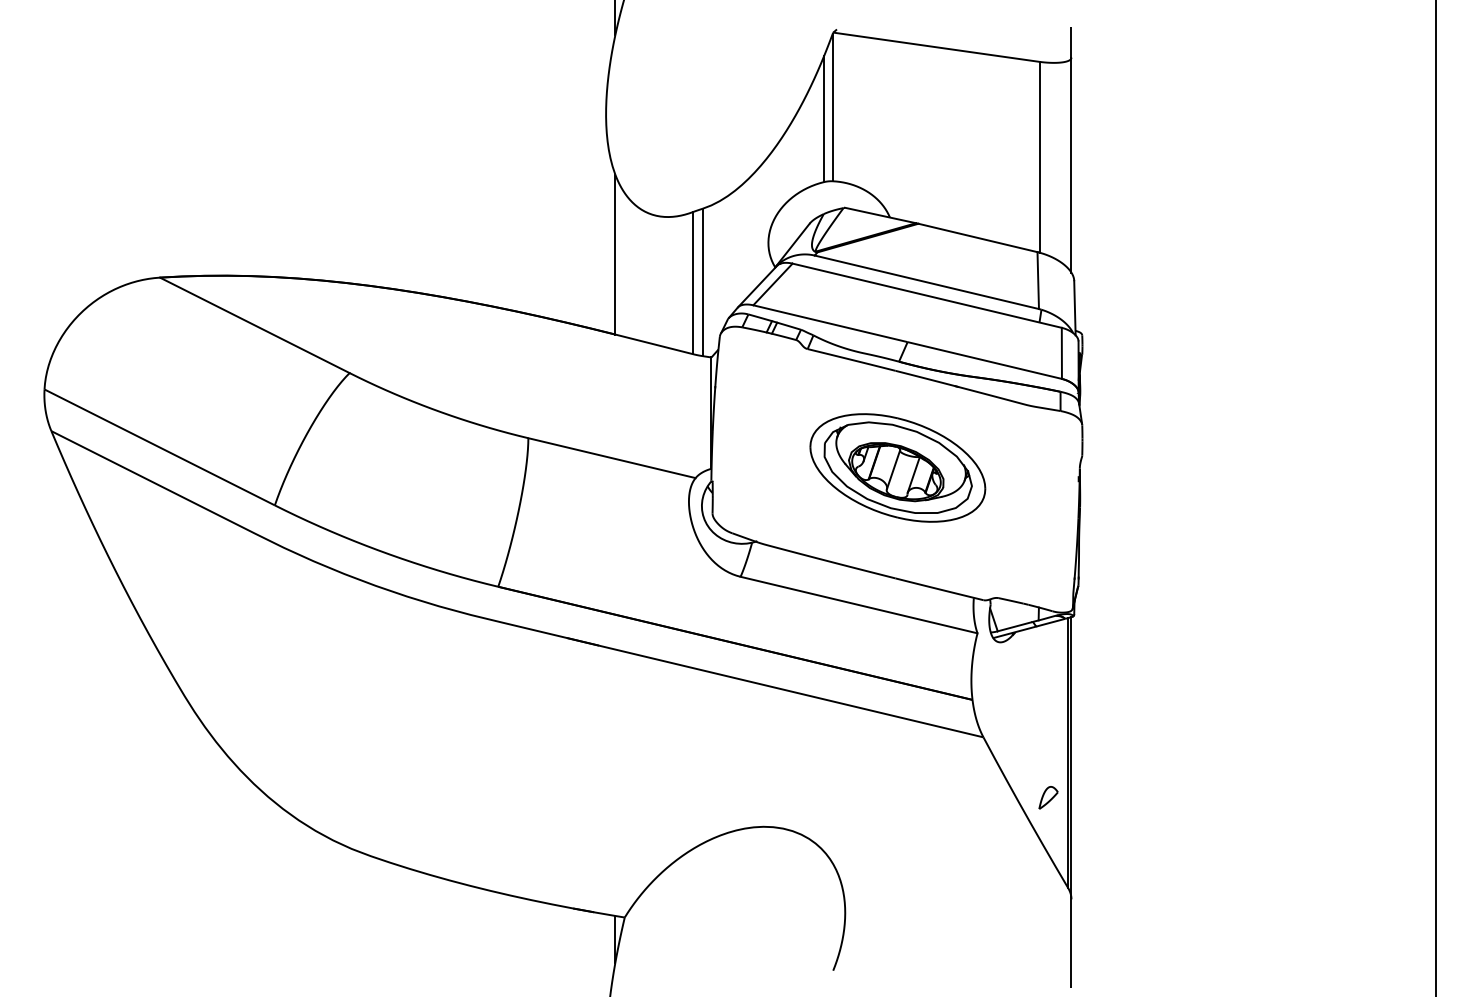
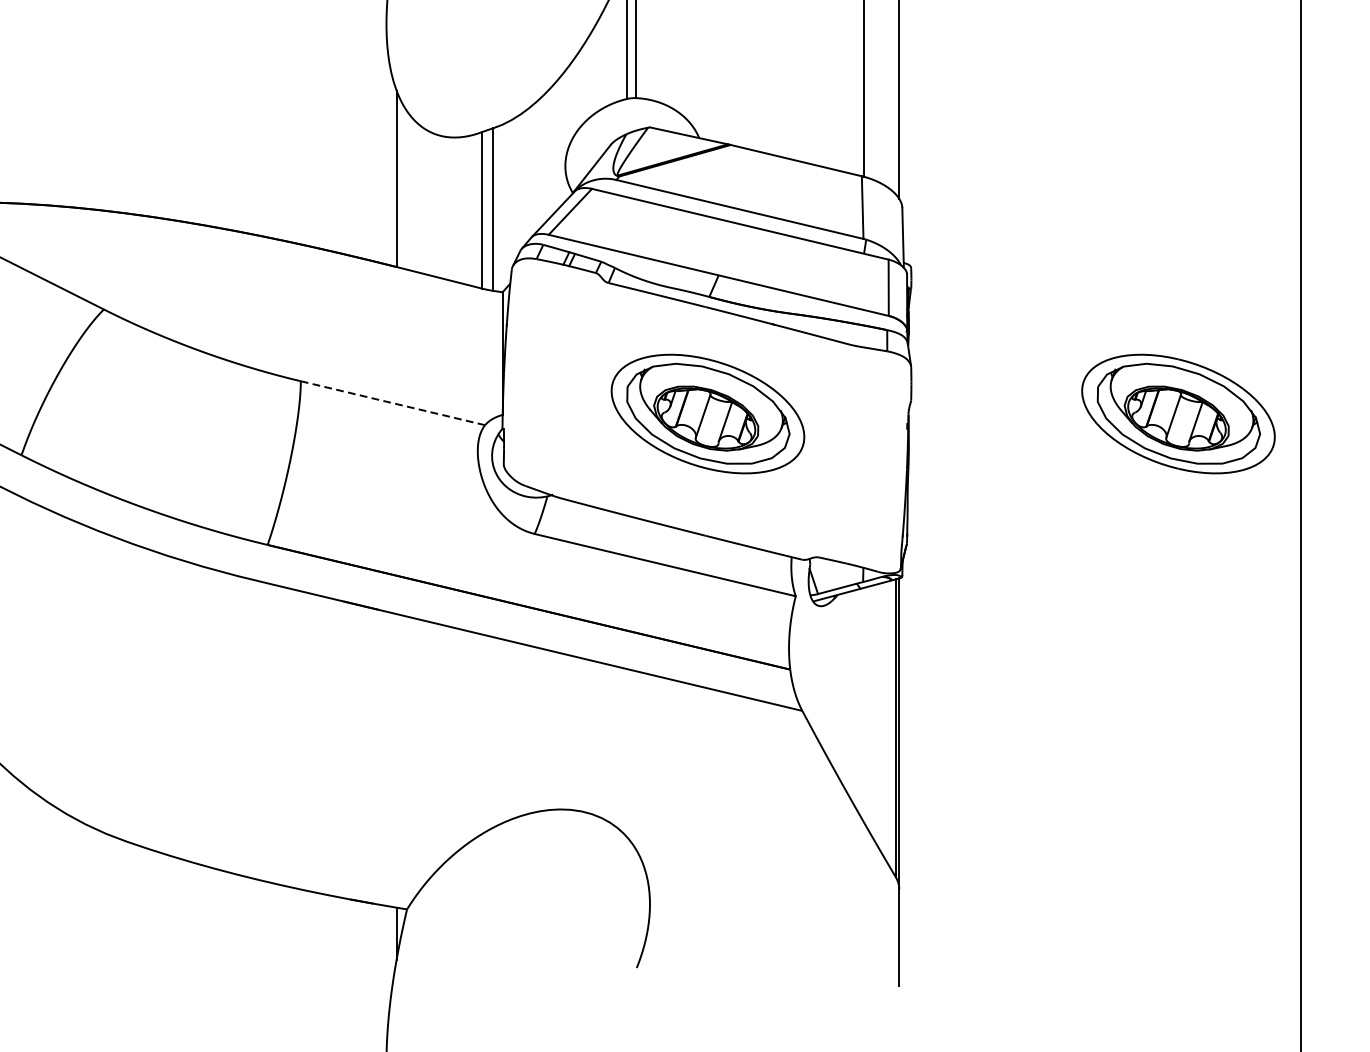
line: (612, 458) -> (393, 403), solid -> dashed
part: (1324, 467) -> (1178, 413), added
part: (1048, 797) -> (873, 777), removed

